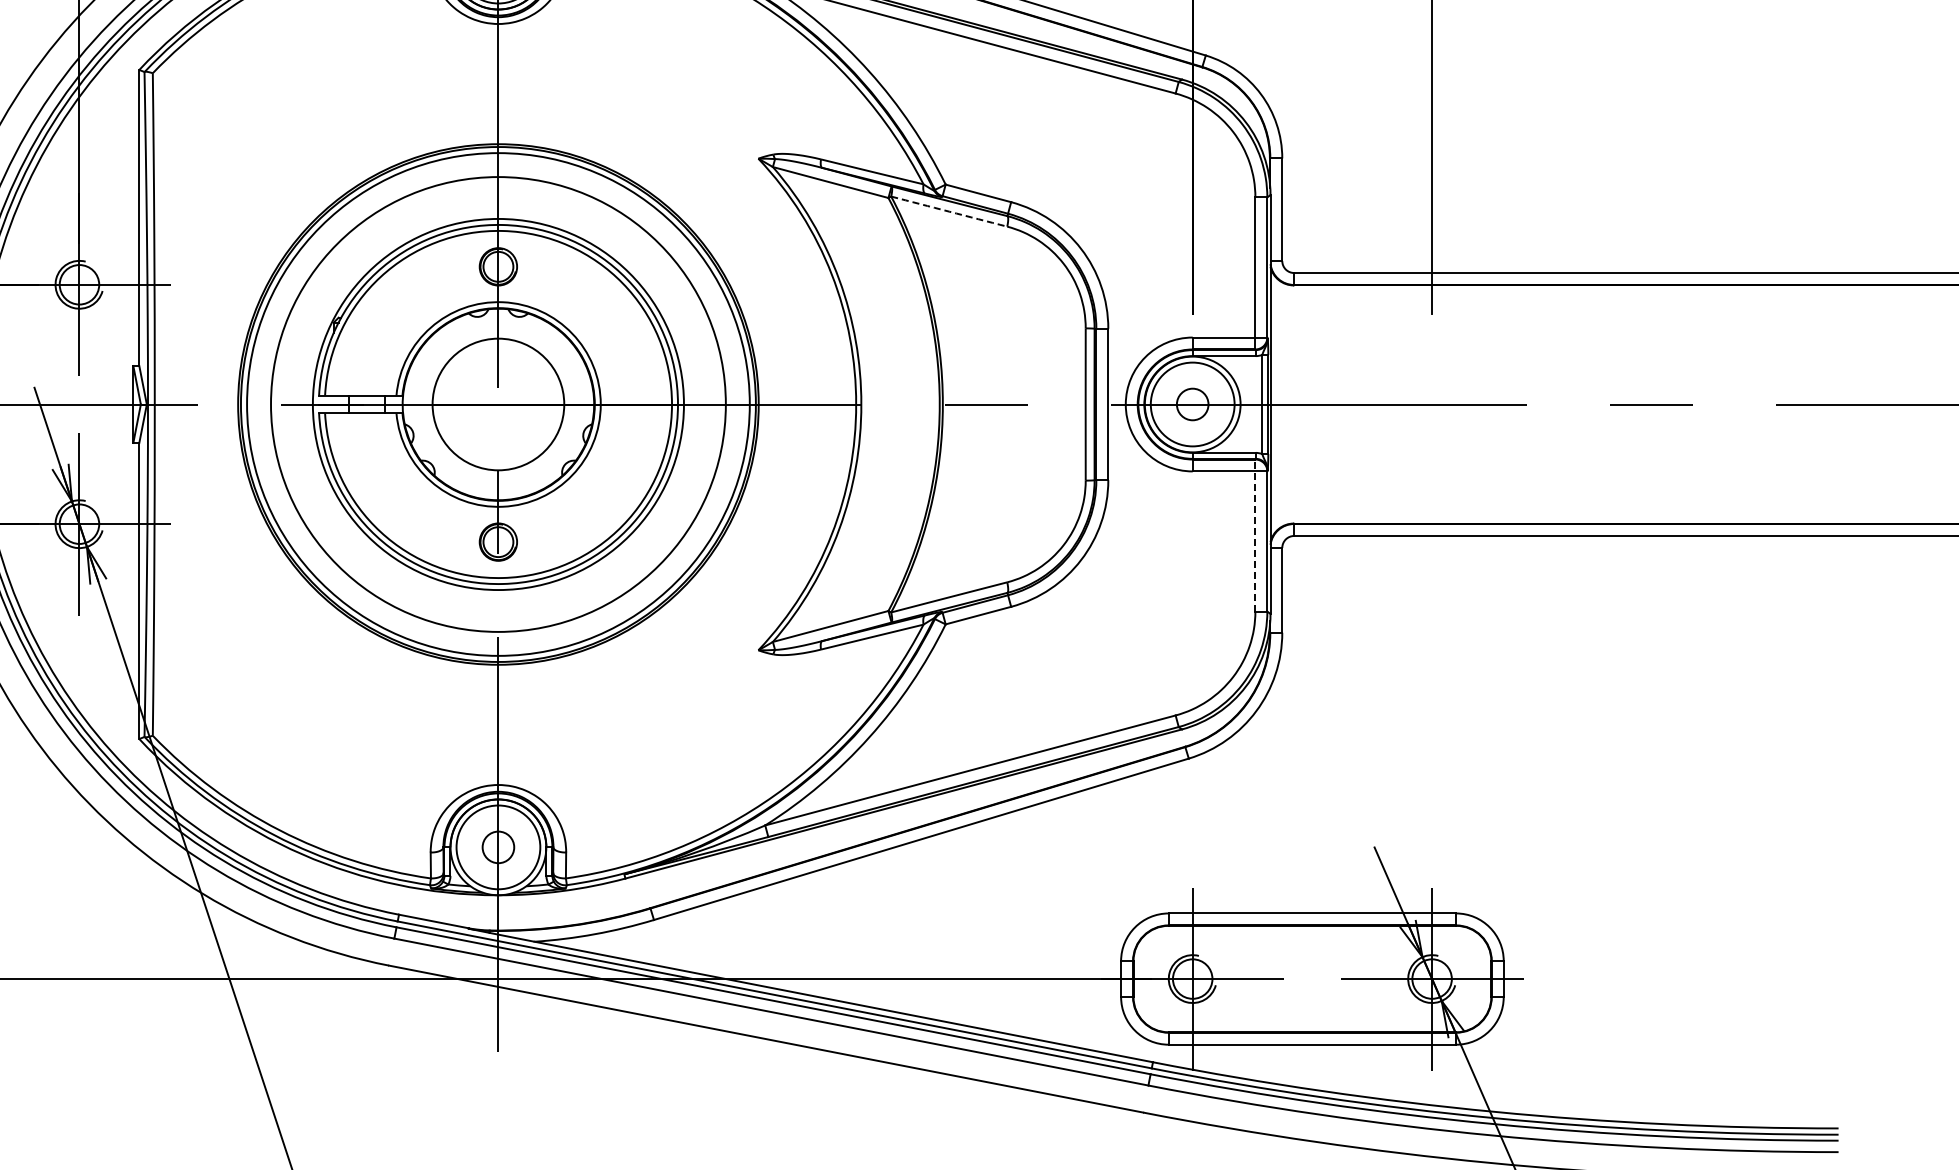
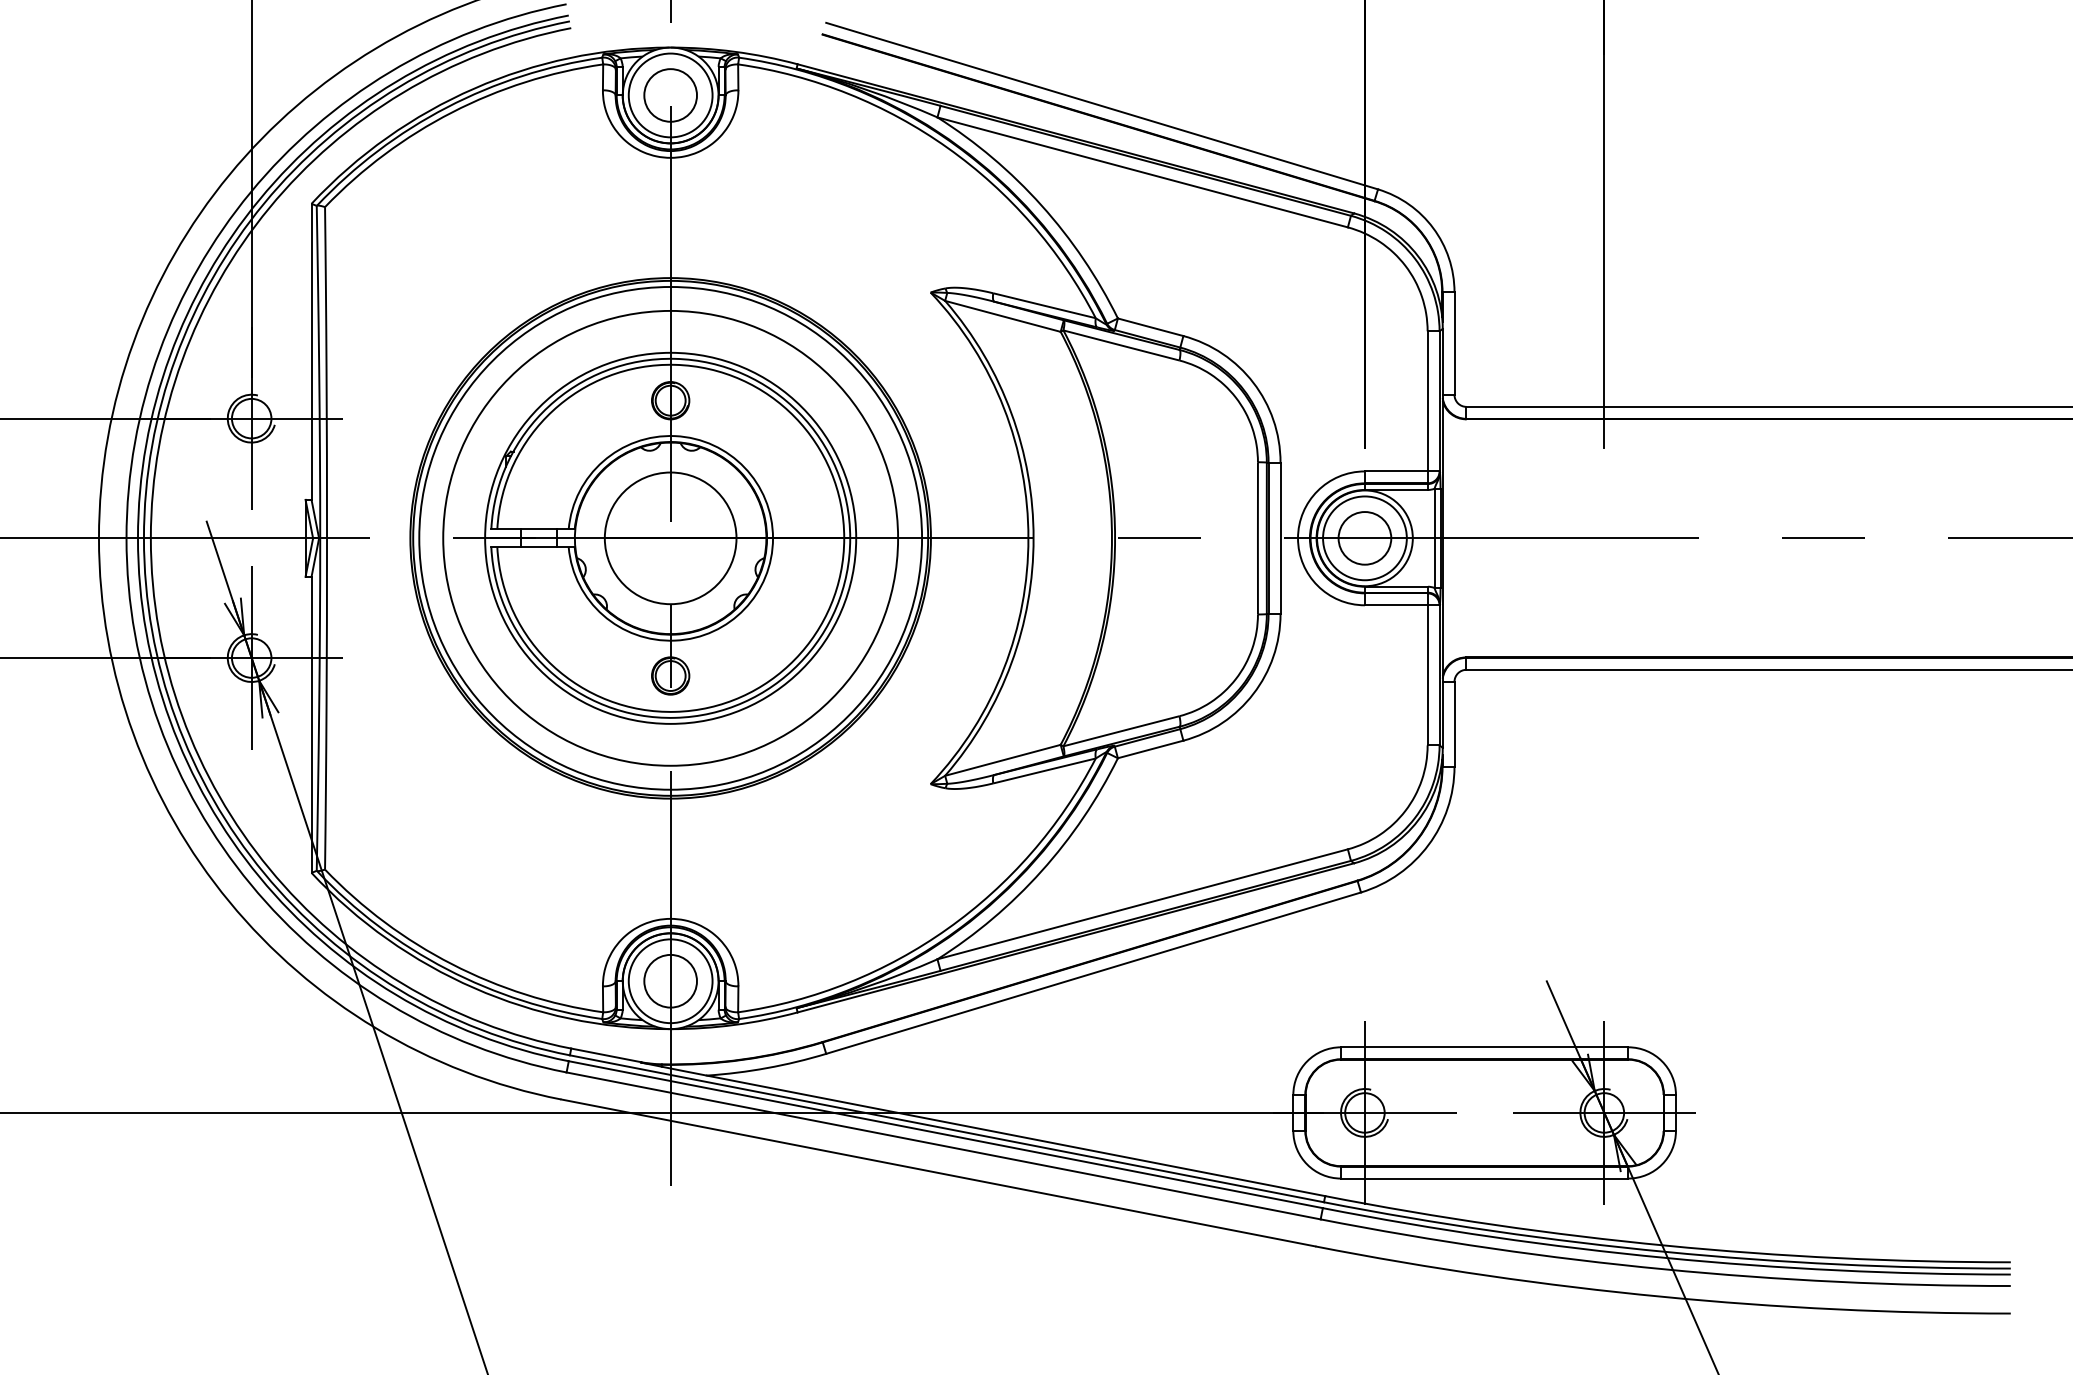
arc: (949, 211) -> (1121, 345), dashed -> solid
circle: (1192, 404) -> (1364, 538), size x1.67
line: (1255, 534) -> (1427, 668), dashed -> solid
circle: (498, 846) -> (670, 980), size x1.67

